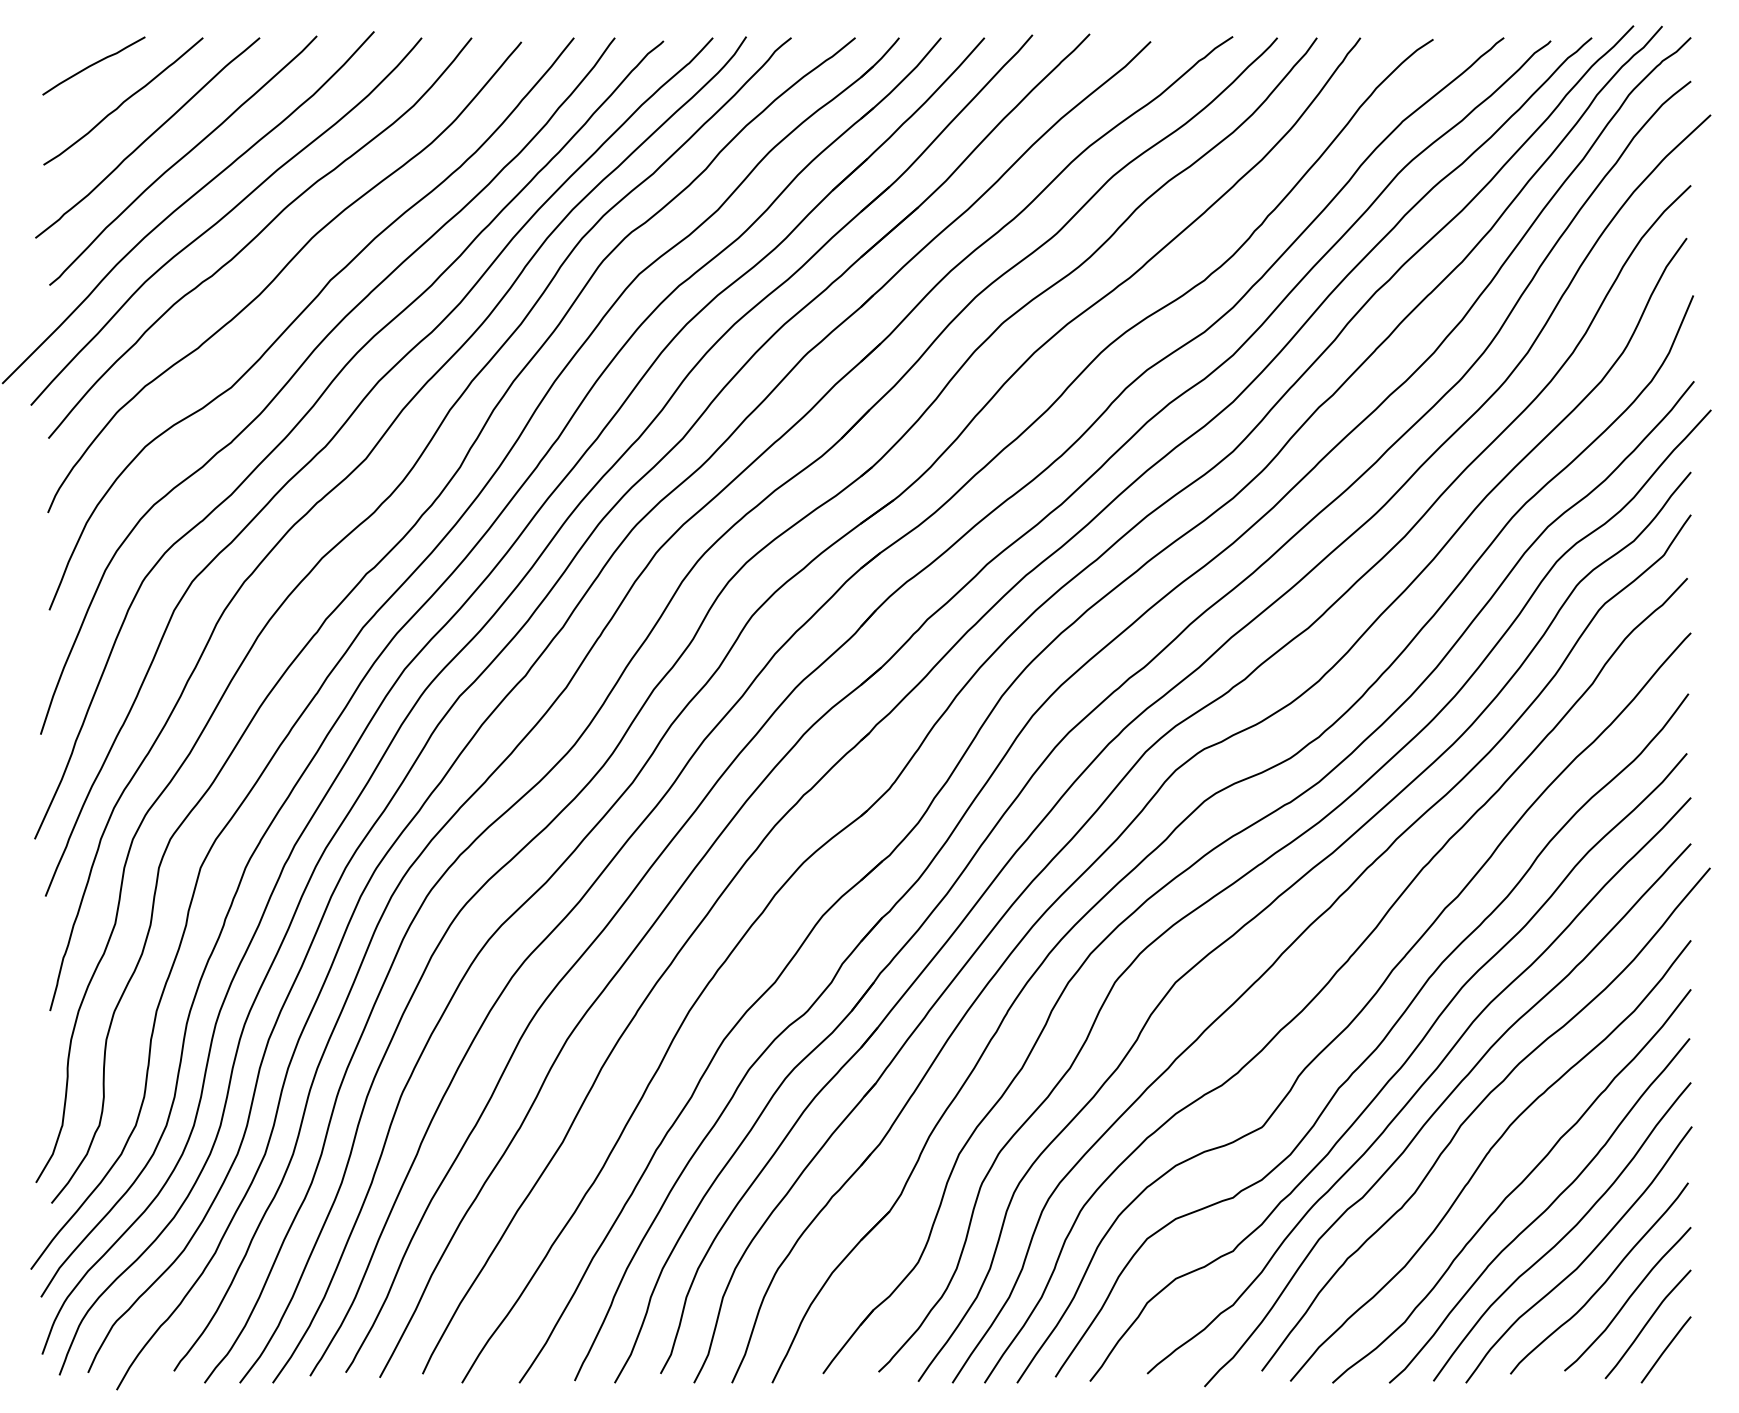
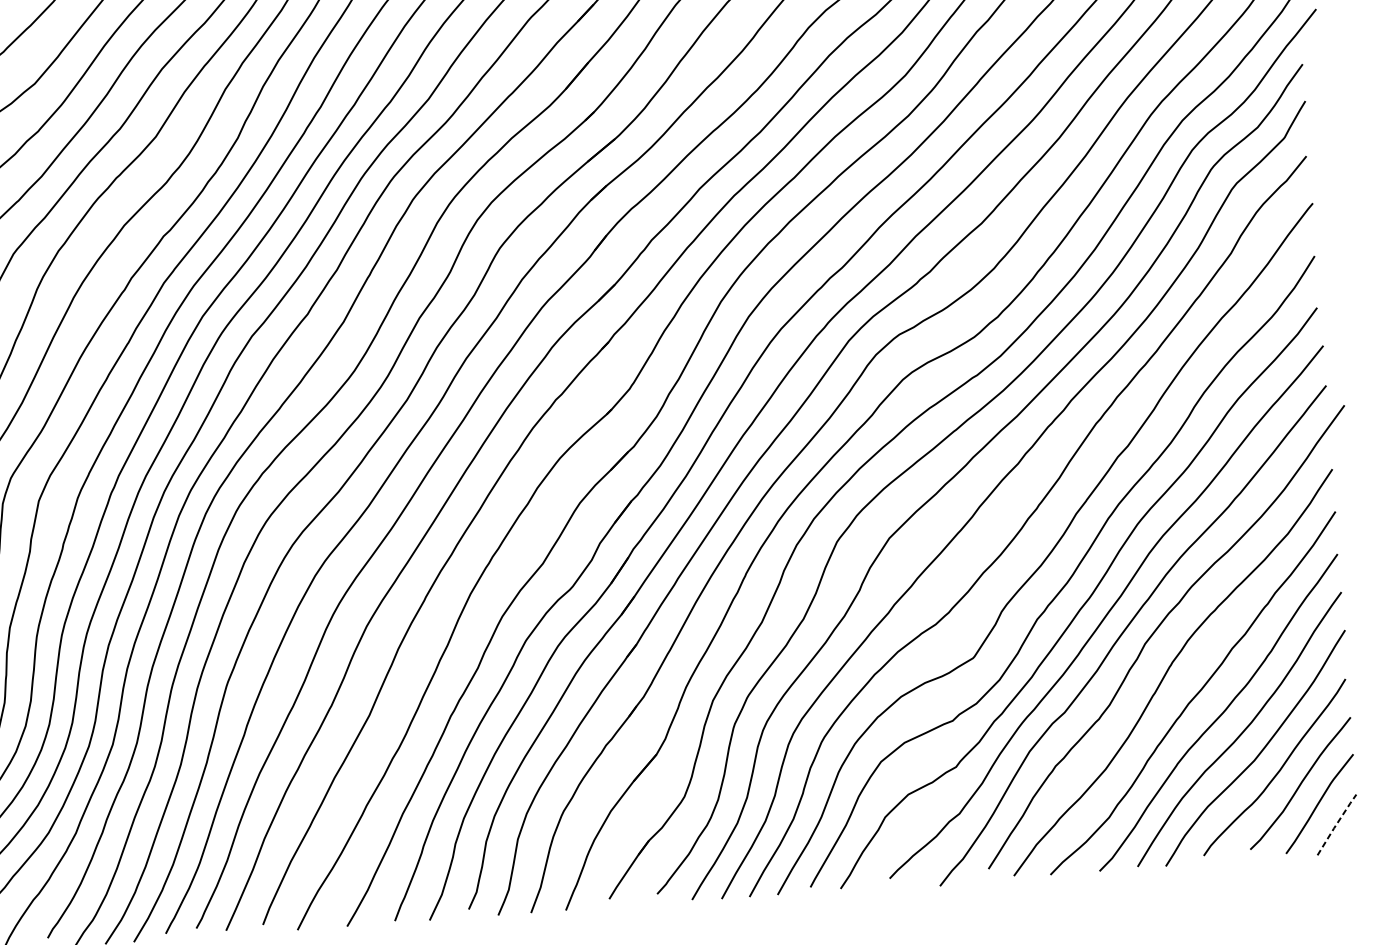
line: (1666, 1348) -> (1337, 823), solid -> dashed

